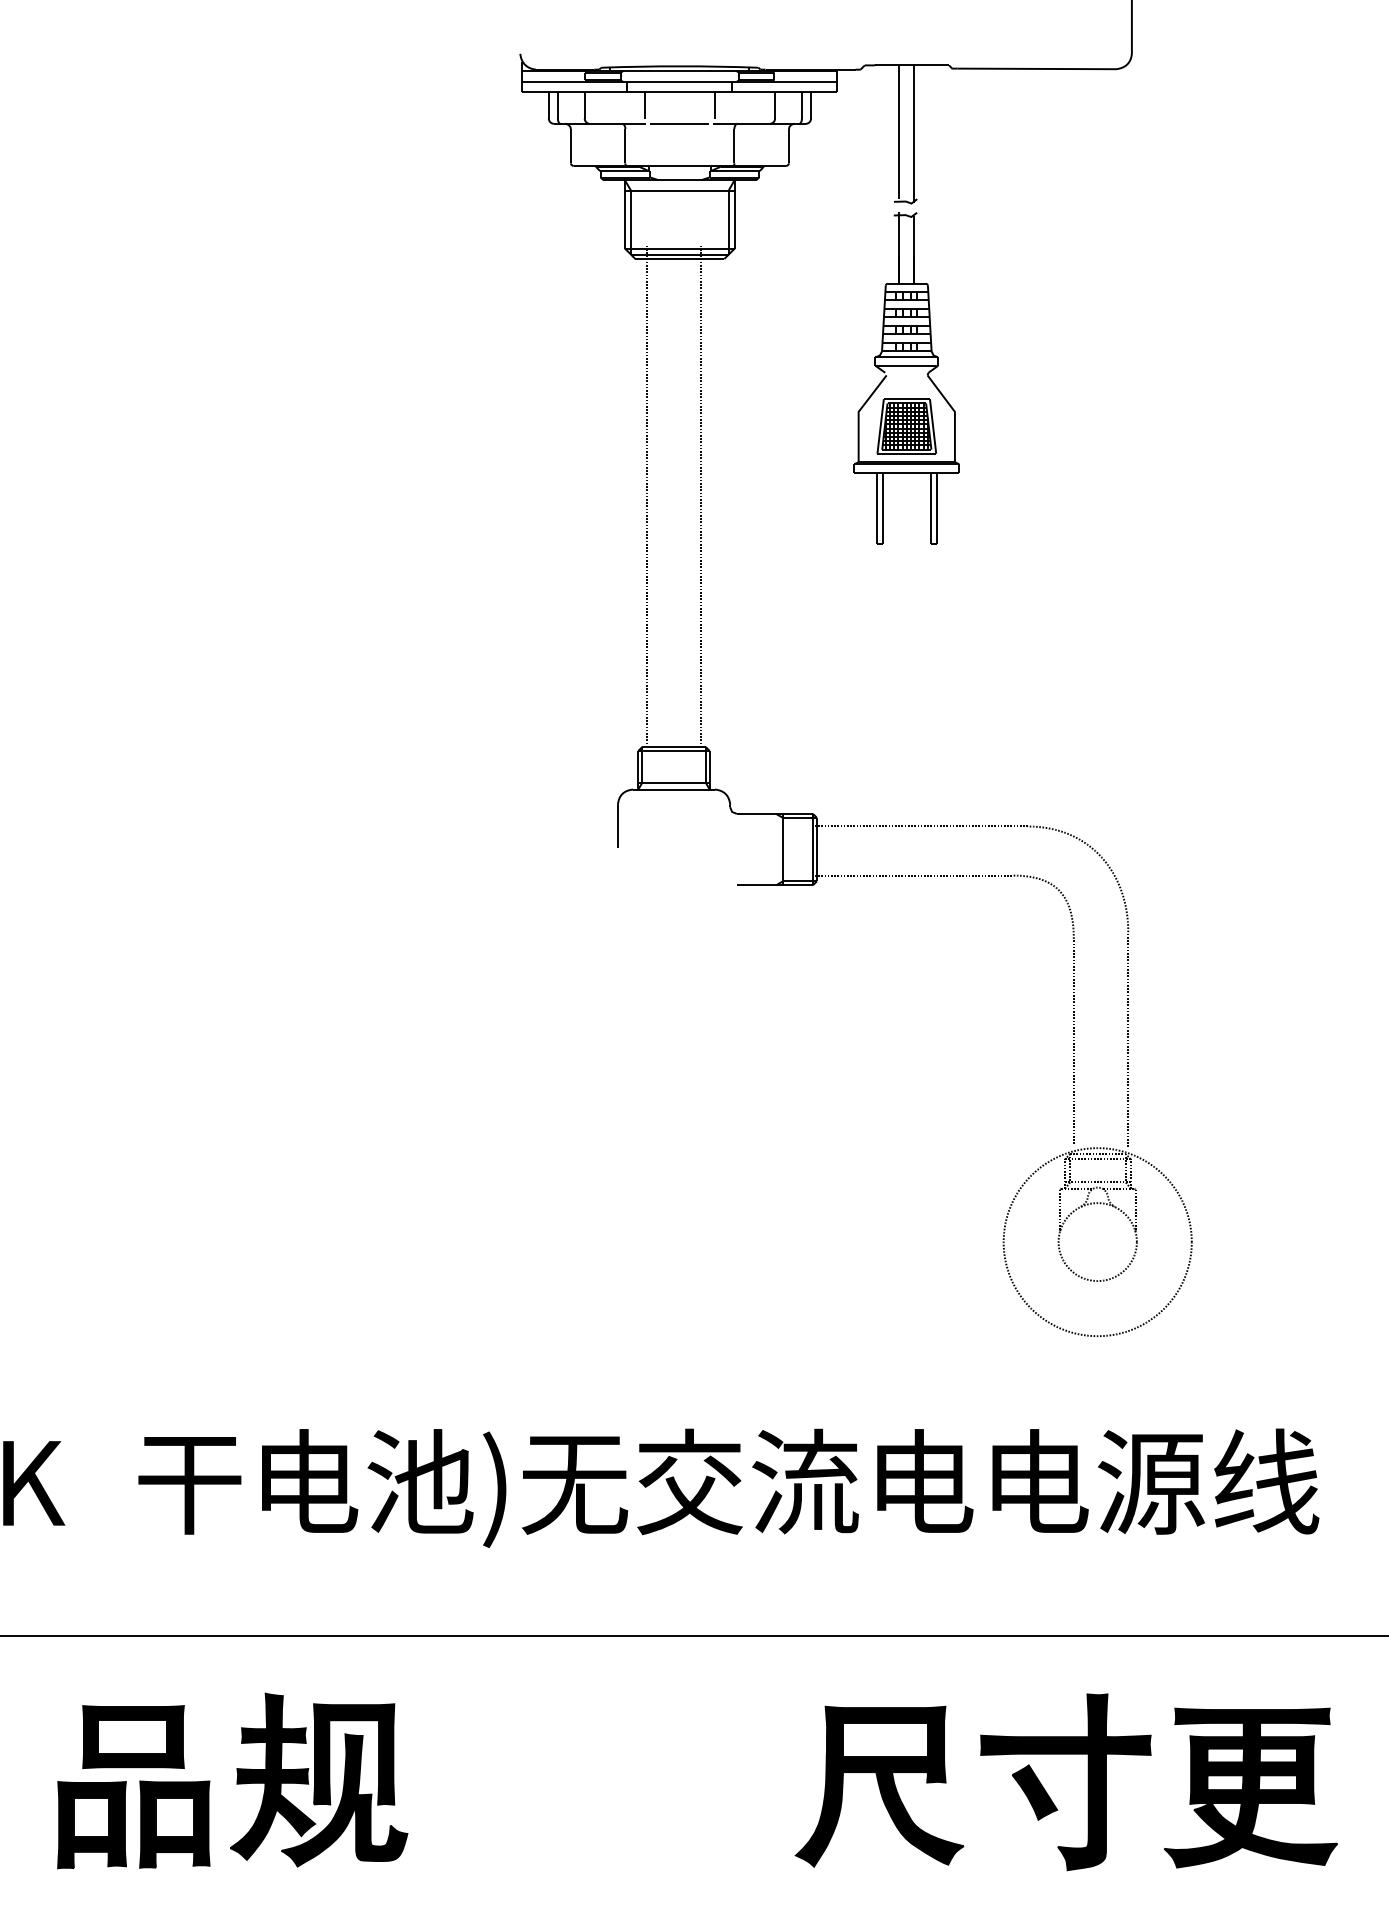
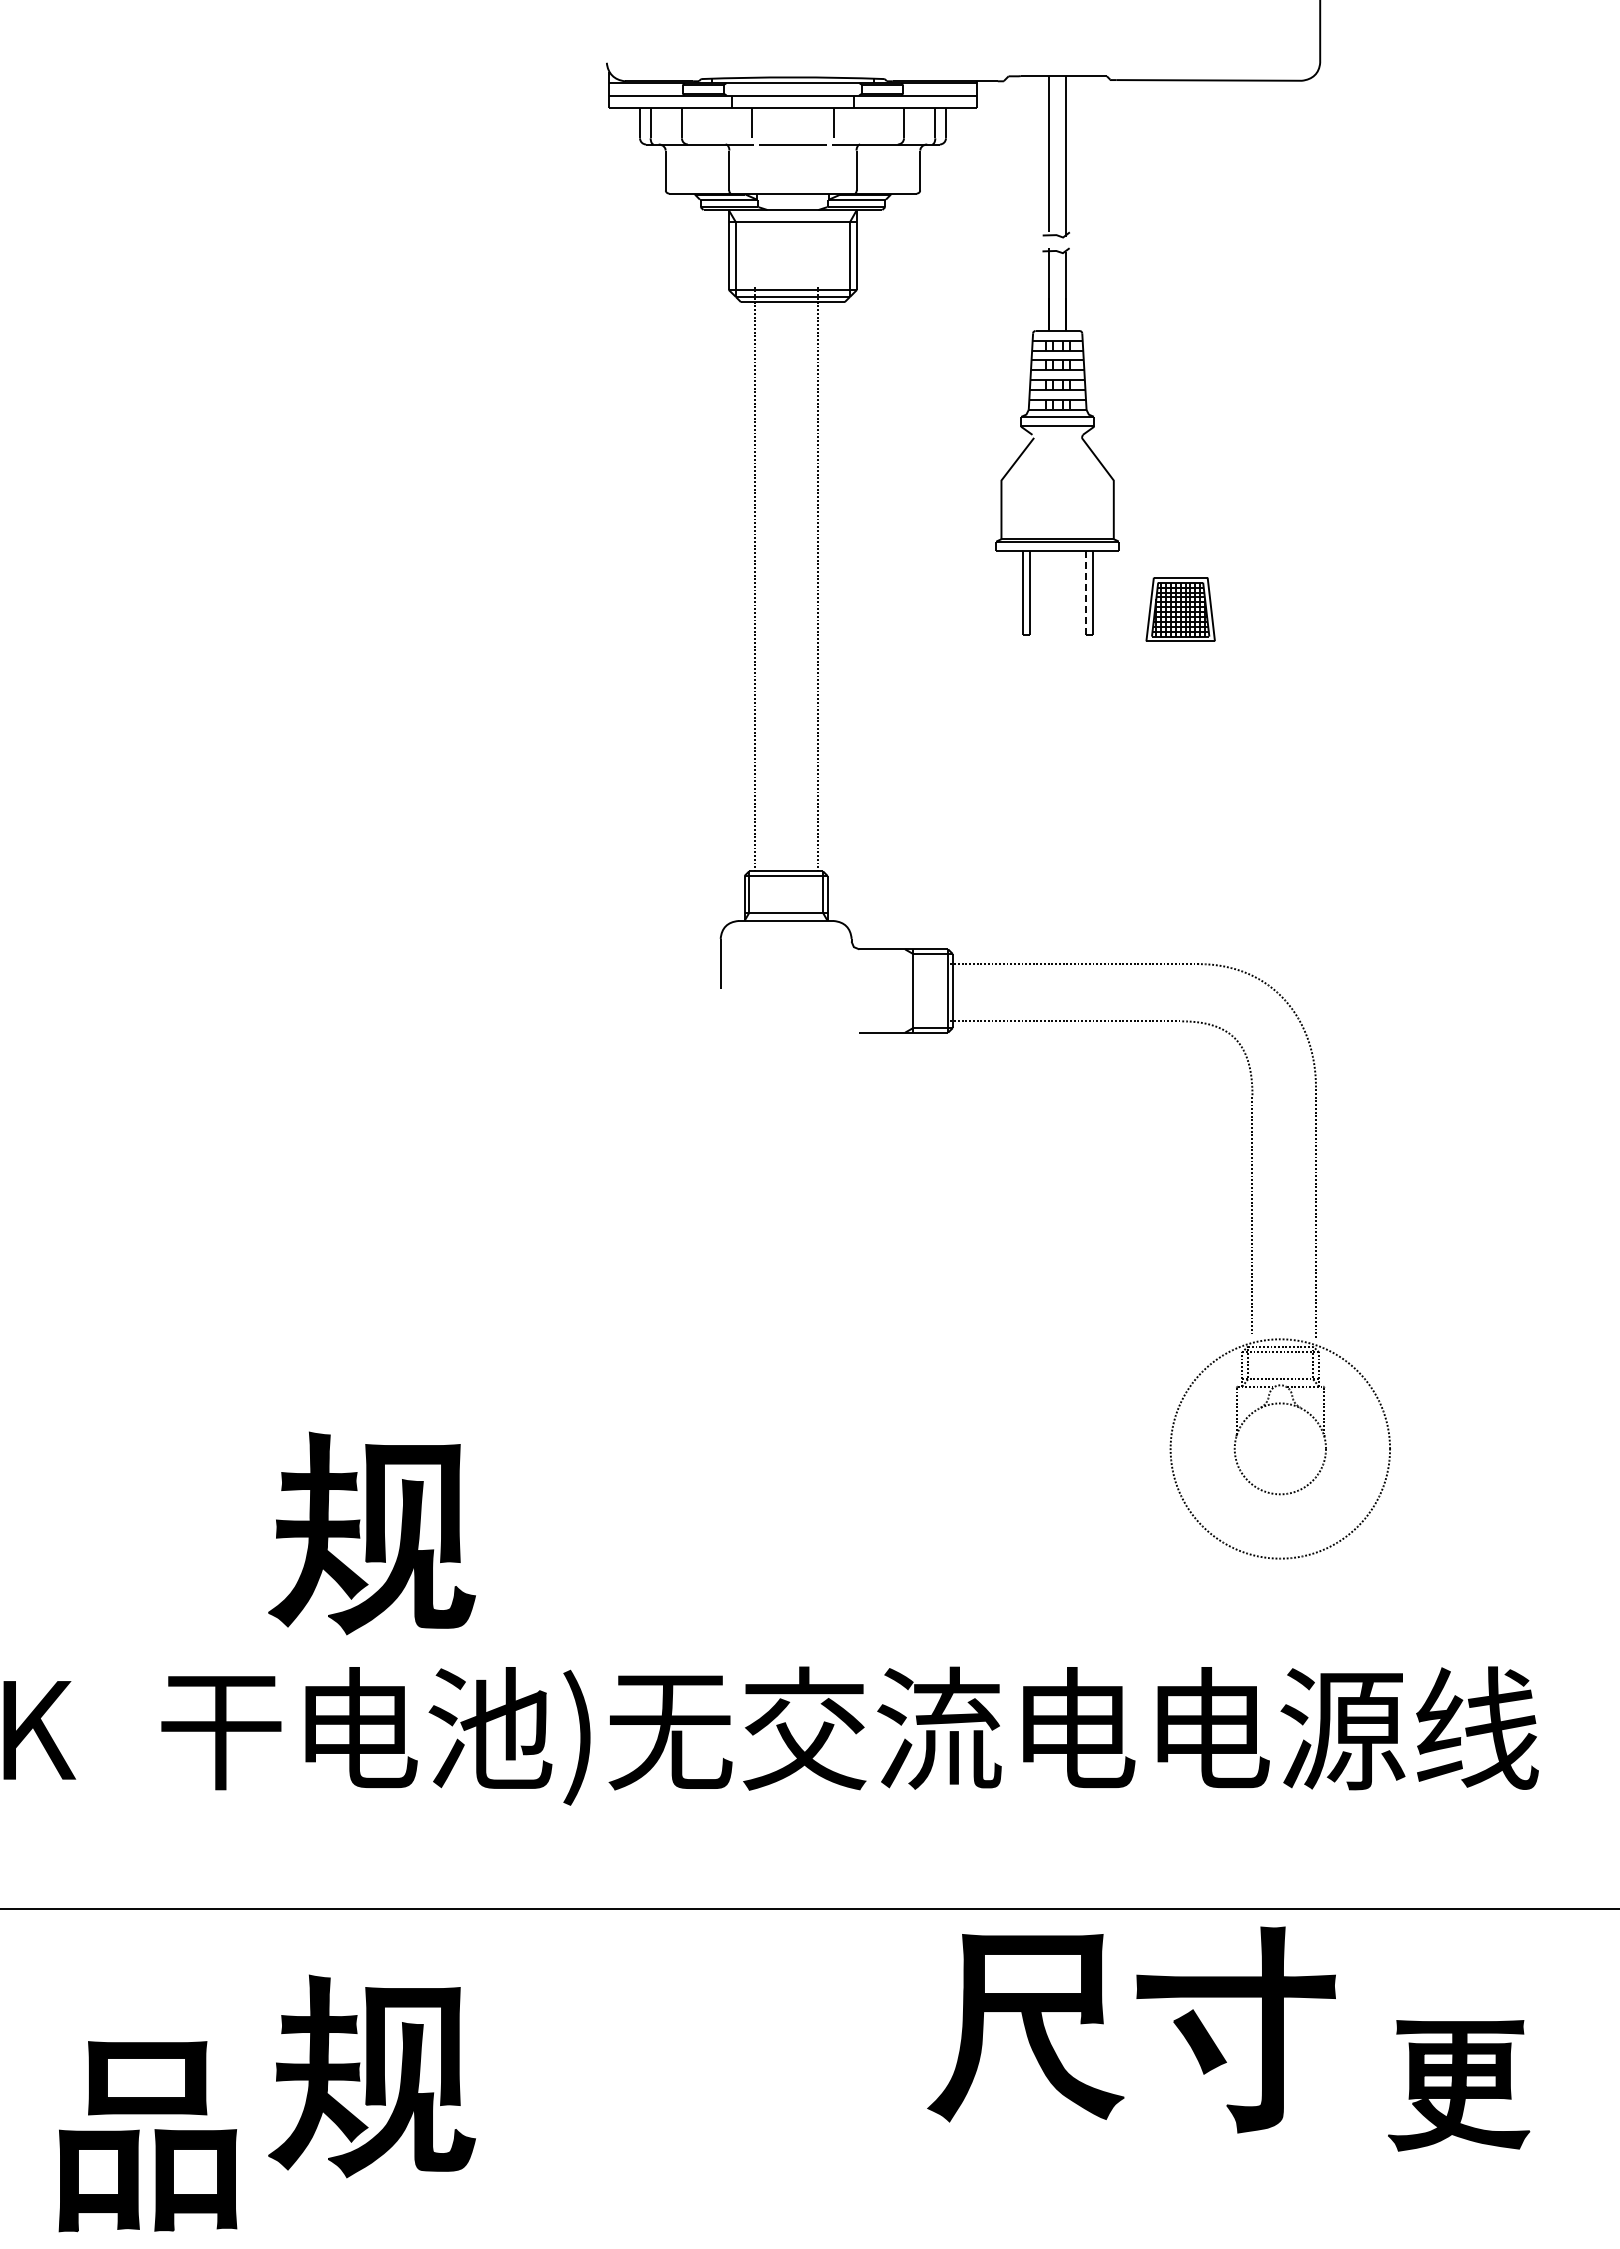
part: (906, 426) -> (1180, 609), moved
line: (930, 508) -> (1085, 593), solid -> dashed
part: (318, 1314) -> (371, 1533), added
part: (139, 1784) -> (154, 2133), moved
part: (879, 1787) -> (1025, 2028), moved
part: (1250, 1787) -> (1458, 2085), size x0.7
part: (1048, 1793) -> (1215, 2043), moved

